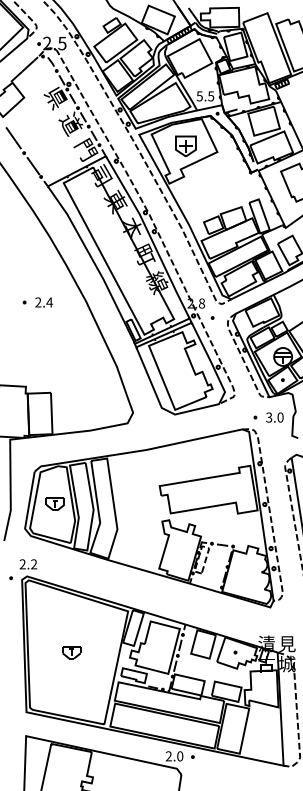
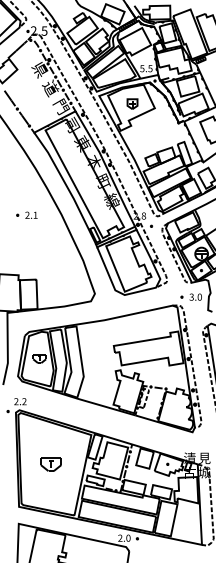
part: (185, 145) -> (132, 103), size x0.7
text: (49, 302) -> (35, 215), 2.4 -> 2.1
part: (71, 652) -> (51, 464), size x1.6

